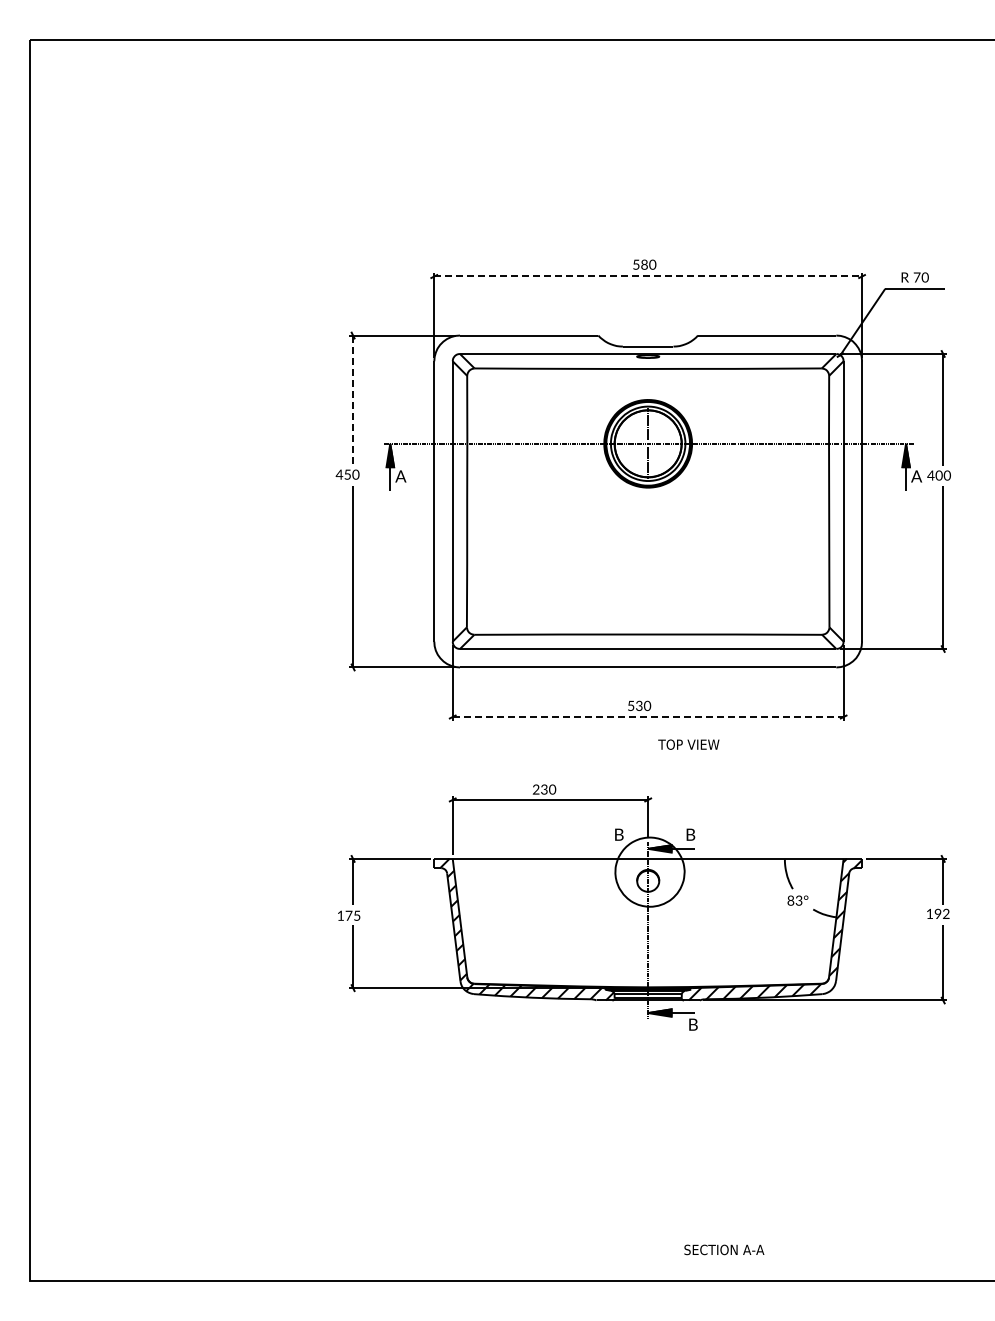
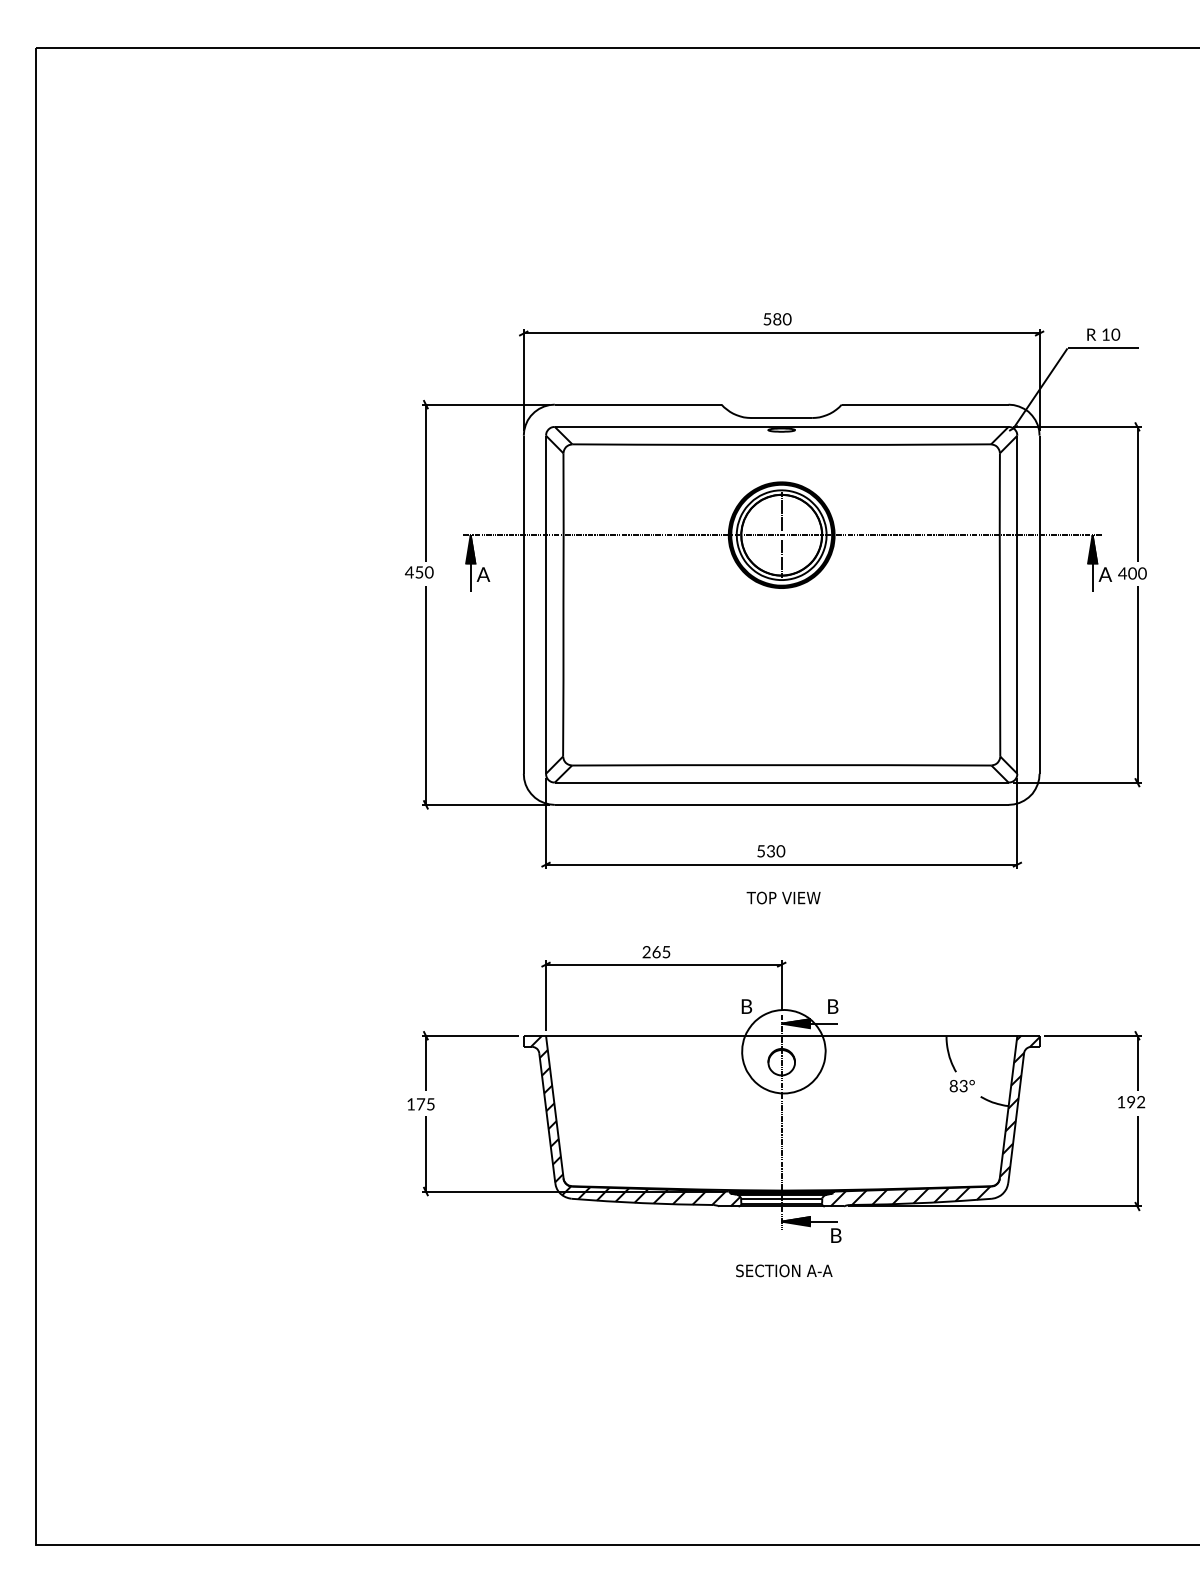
line: (648, 276) -> (782, 333), dashed -> solid
text: (916, 277) -> (1105, 334), 70 -> 10
line: (353, 401) -> (426, 484), dashed -> solid
line: (648, 717) -> (782, 865), dashed -> solid
text: (688, 744) -> (783, 897), moved
text: (548, 789) -> (661, 952), 230 -> 265
text: (724, 1249) -> (784, 1270), moved

